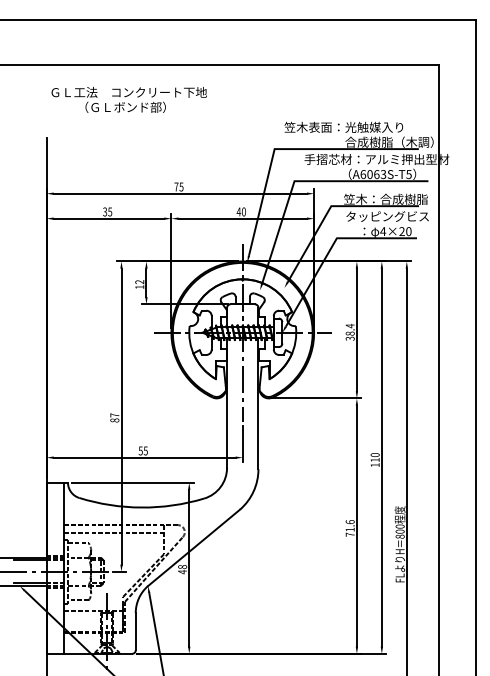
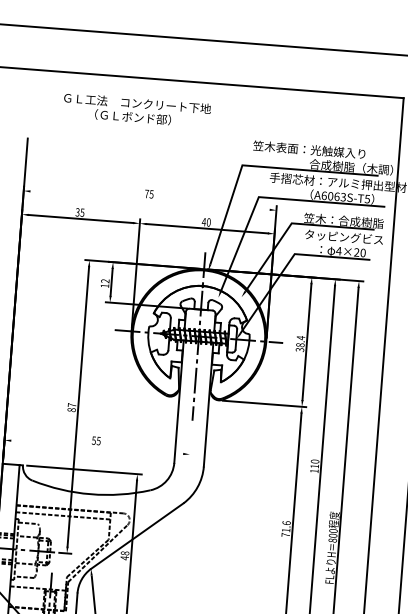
text: (128, 99) -> (136, 110), moved
line: (179, 193) -> (149, 200), removed
line: (242, 444) -> (190, 442), removed
line: (144, 457) -> (97, 447), removed

